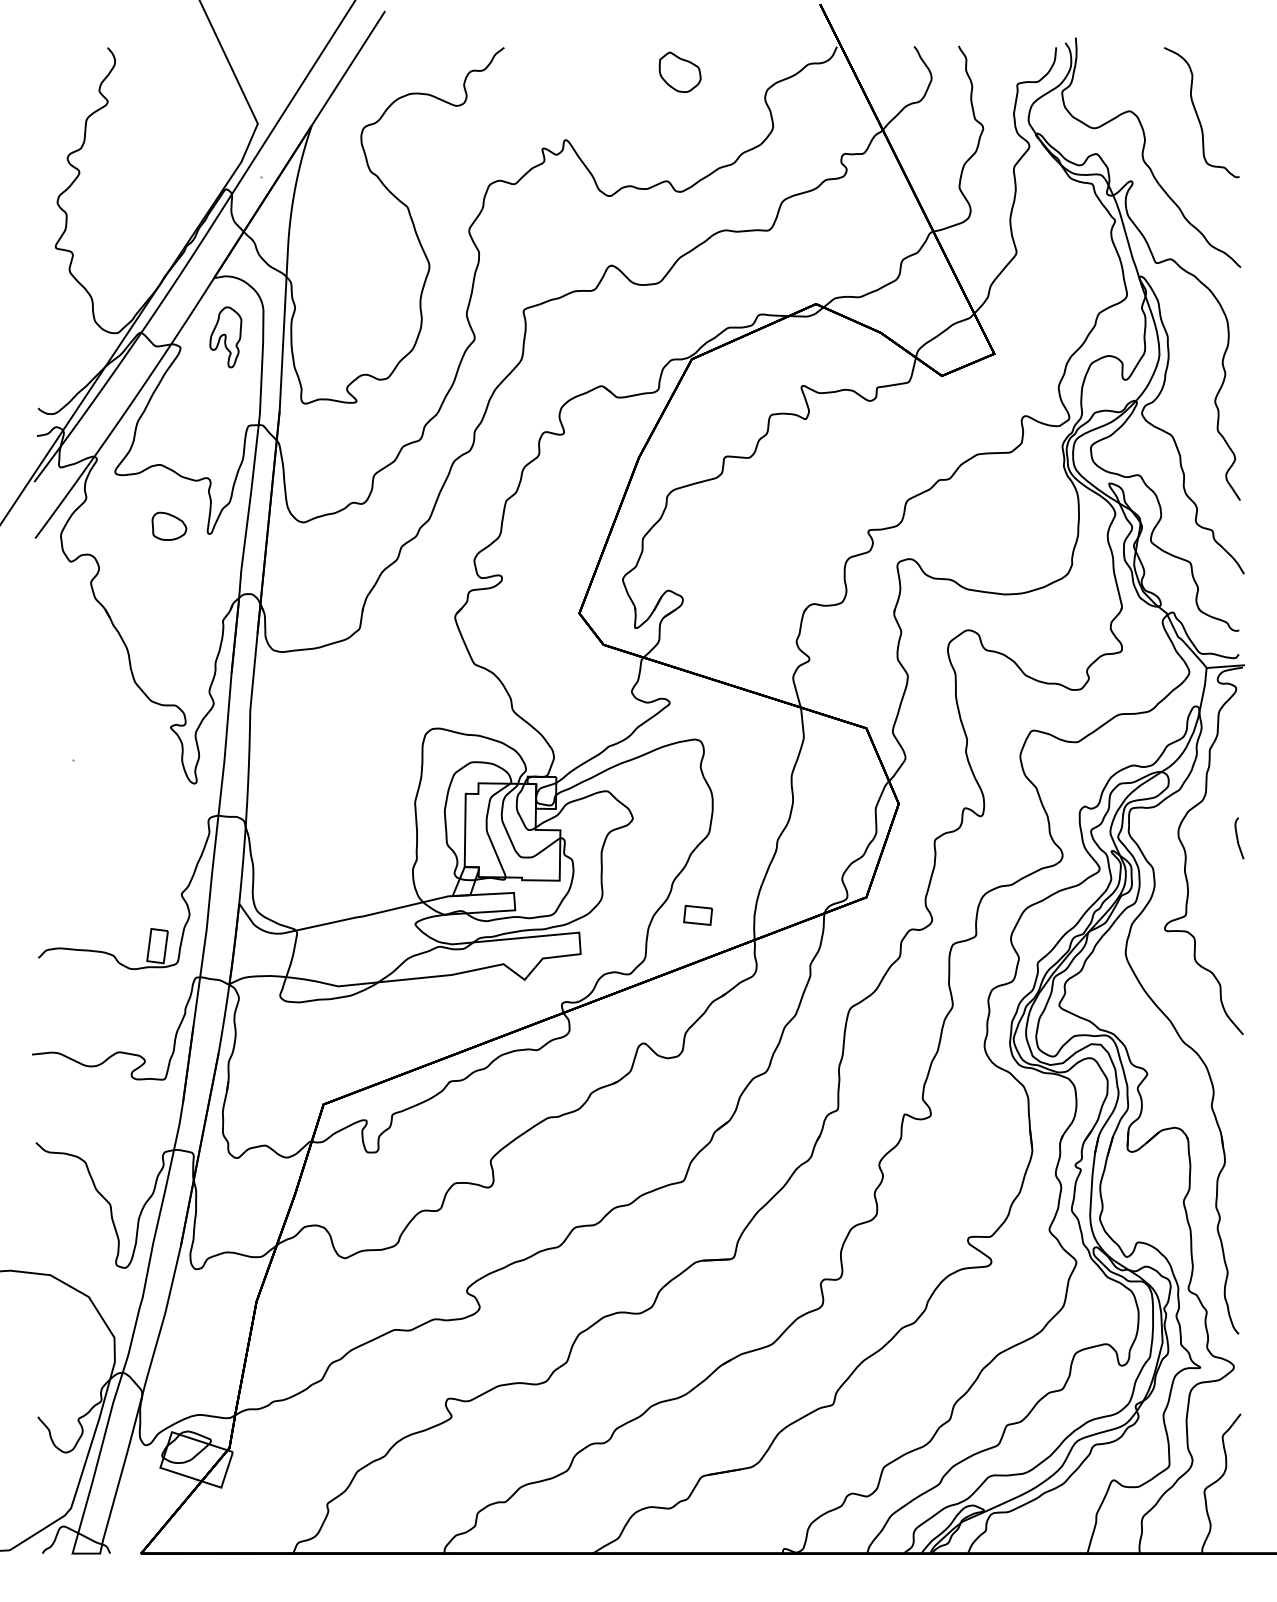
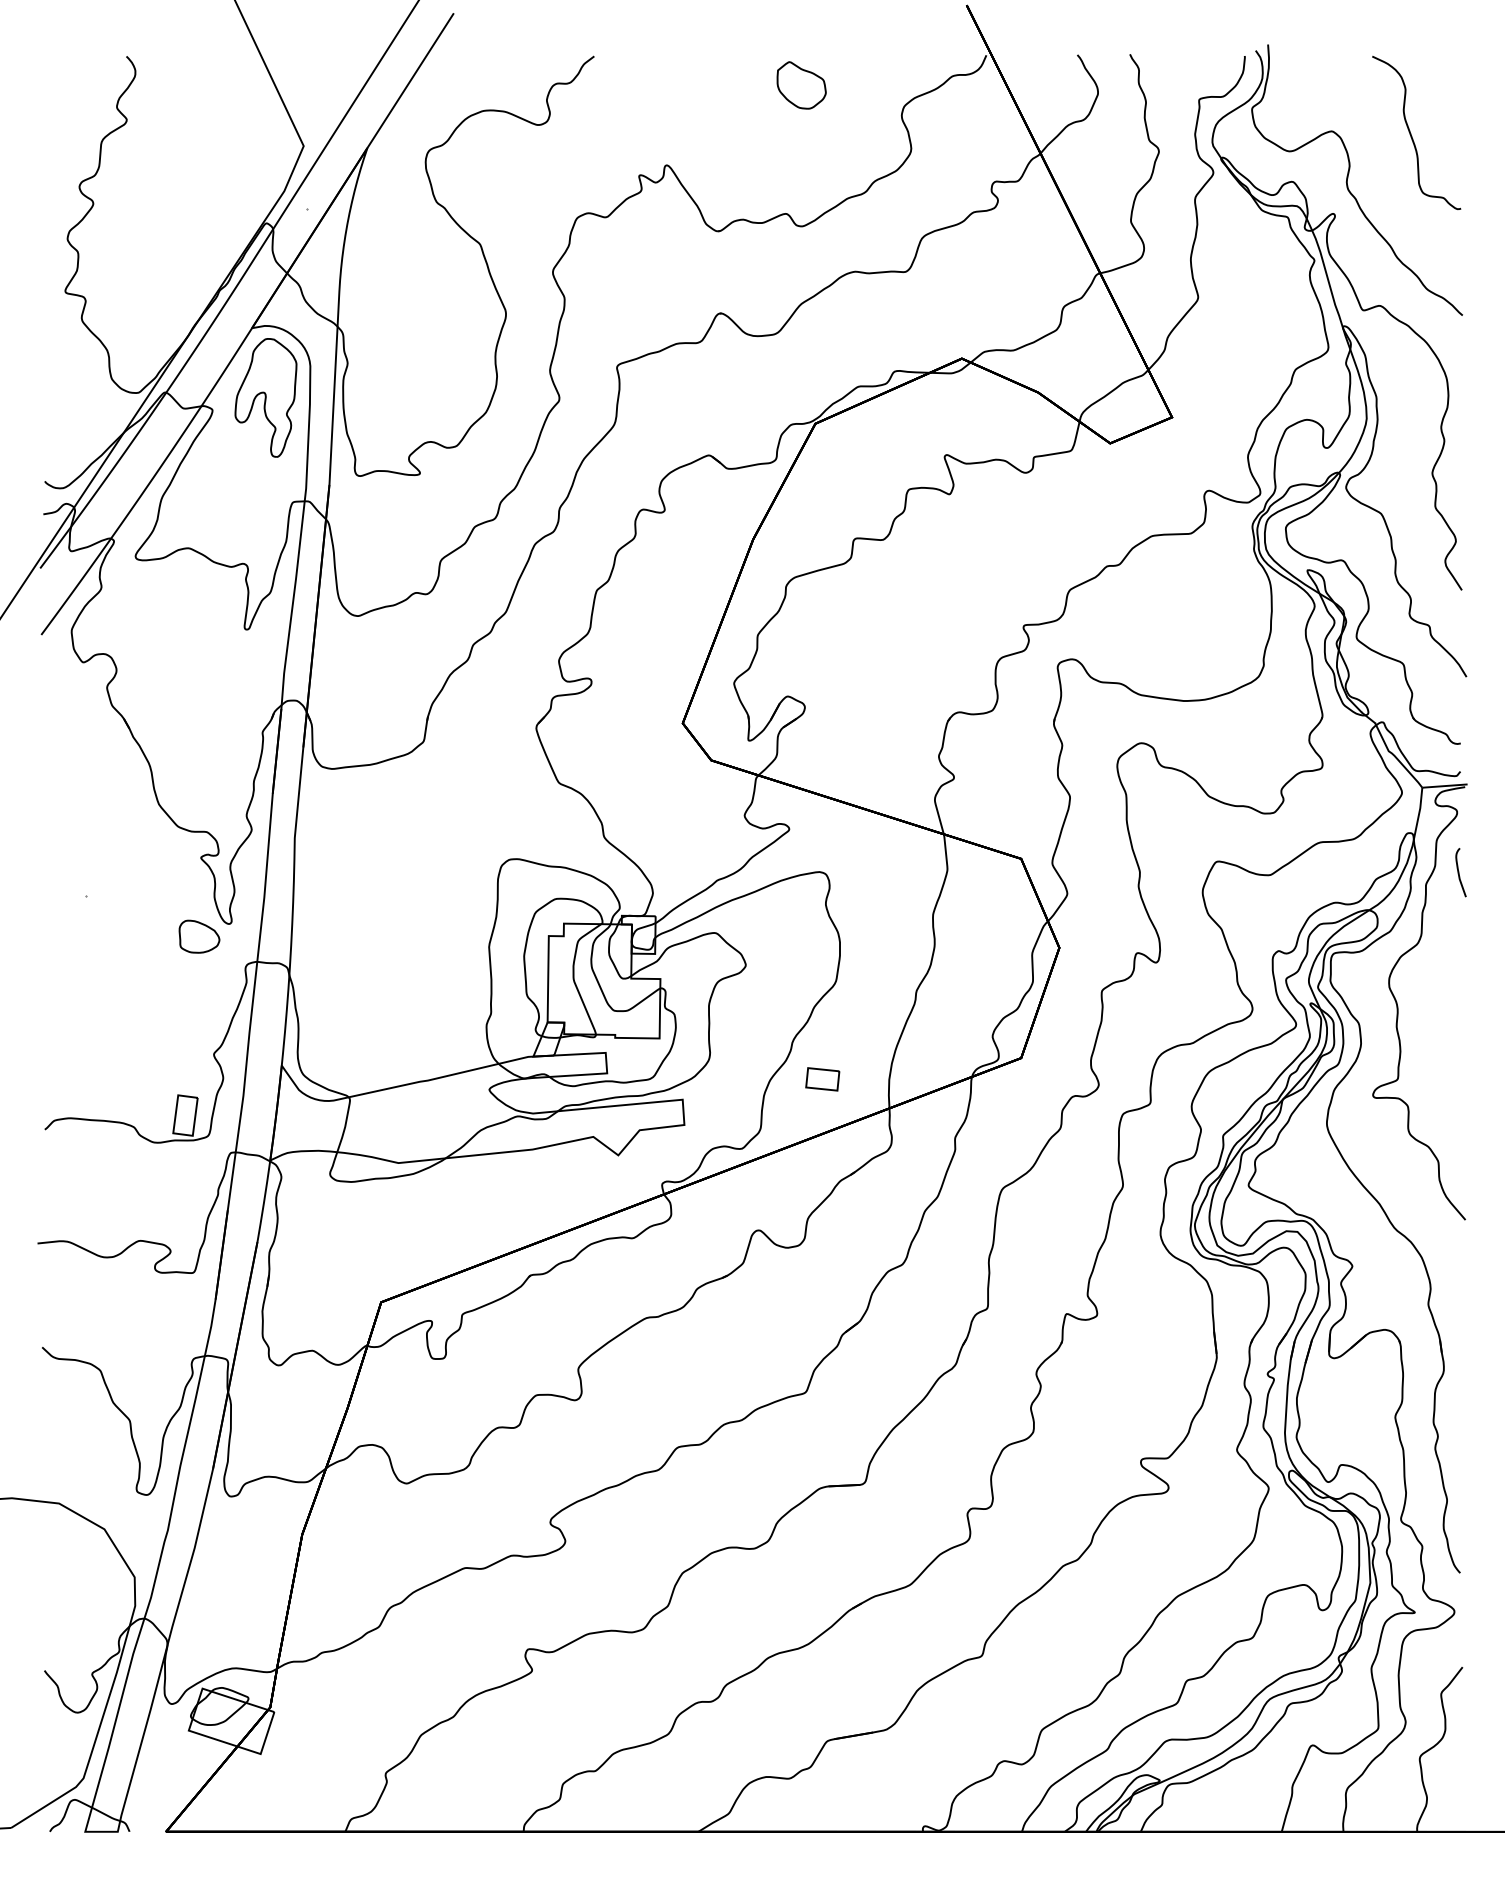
part: (225, 337) -> (265, 397), size x1.67
part: (169, 526) -> (199, 936), moved
curve: (1238, 838) -> (1459, 872), moved

